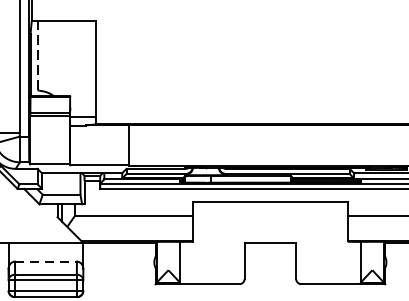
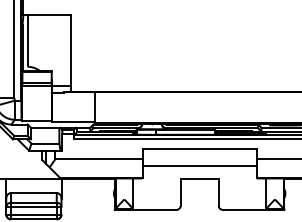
line: (38, 55) -> (28, 40), dashed -> solid
line: (270, 225) -> (199, 166), added
line: (45, 262) -> (33, 193), dashed -> solid

